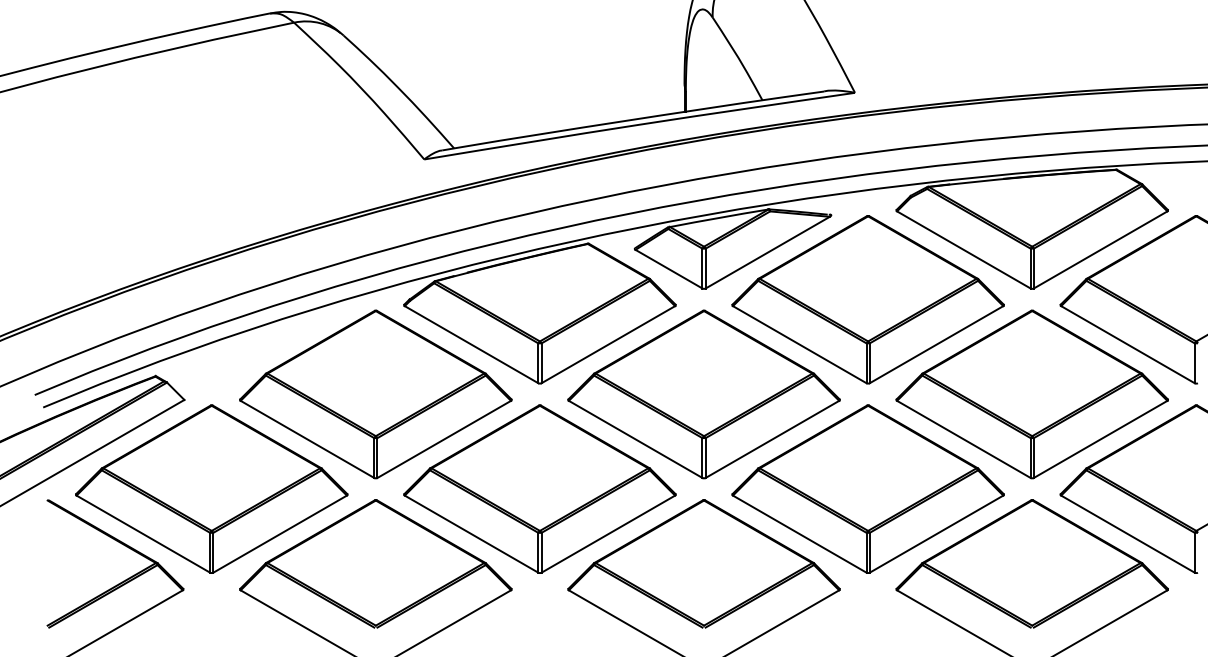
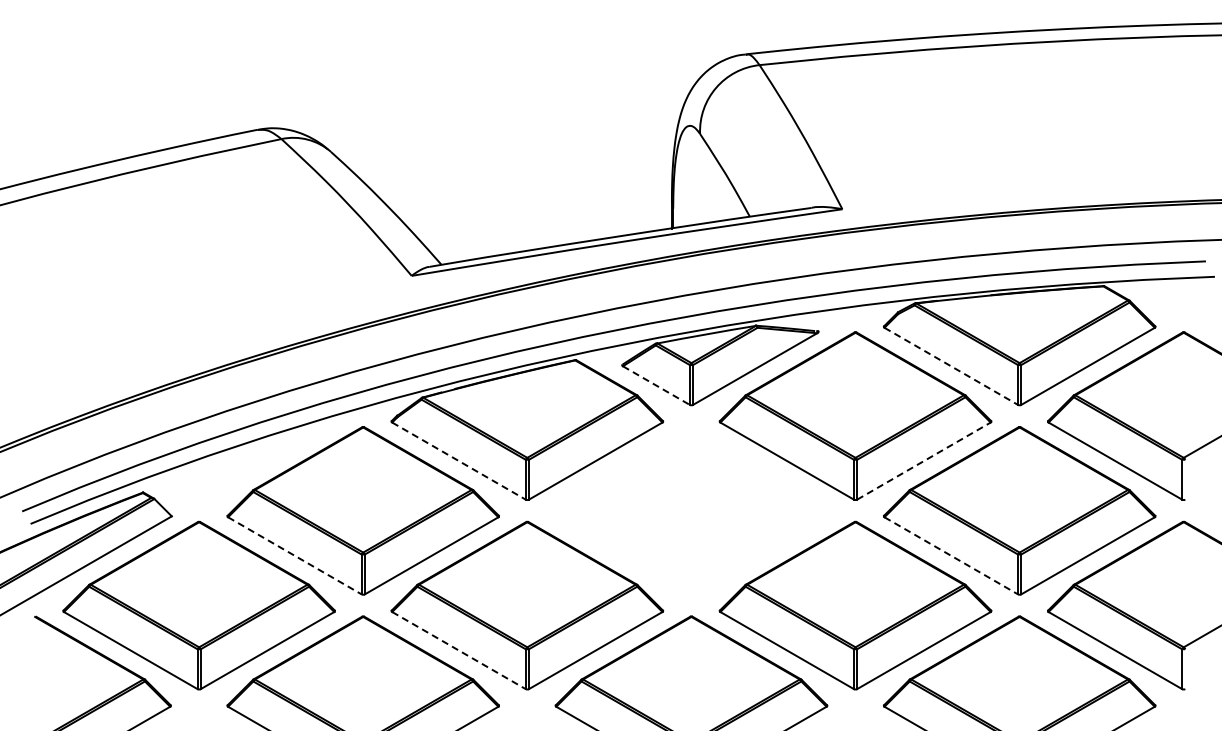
line: (964, 250) -> (951, 366), solid -> dashed
line: (669, 269) -> (656, 385), solid -> dashed
line: (937, 344) -> (924, 460), solid -> dashed
line: (472, 345) -> (459, 461), solid -> dashed
part: (704, 394) -> (691, 510), removed
line: (308, 440) -> (295, 556), solid -> dashed
line: (964, 440) -> (951, 556), solid -> dashed
line: (472, 534) -> (459, 650), solid -> dashed

